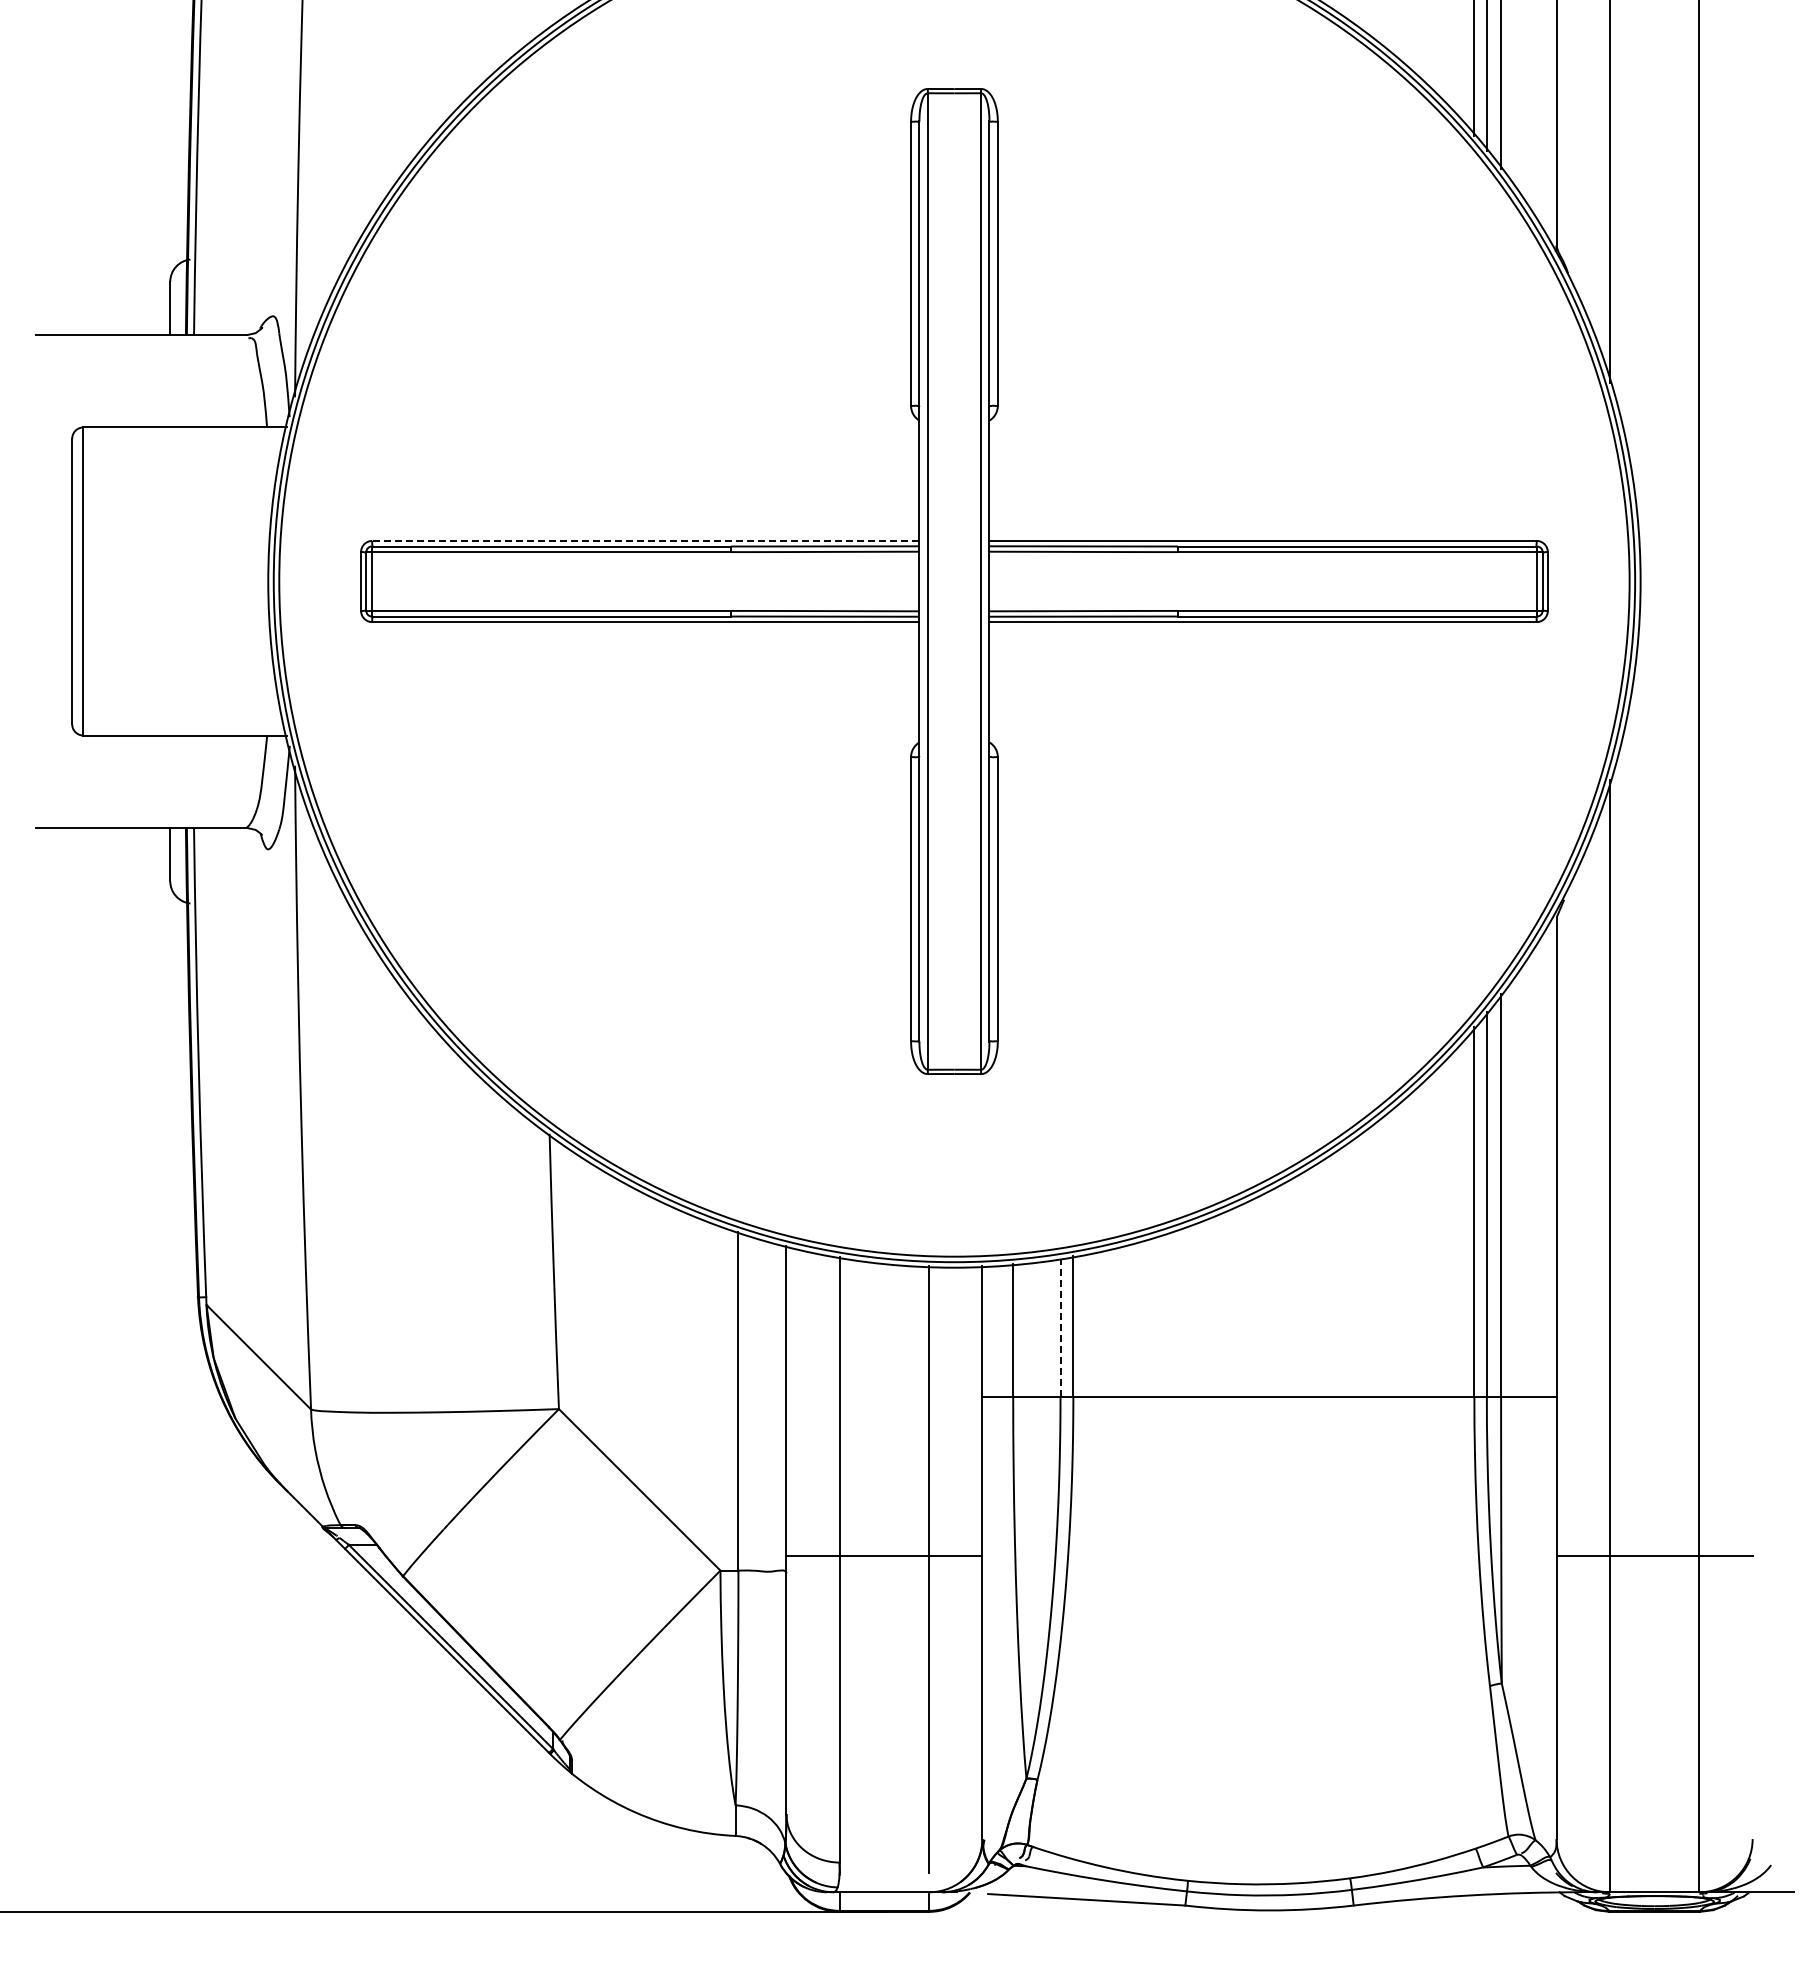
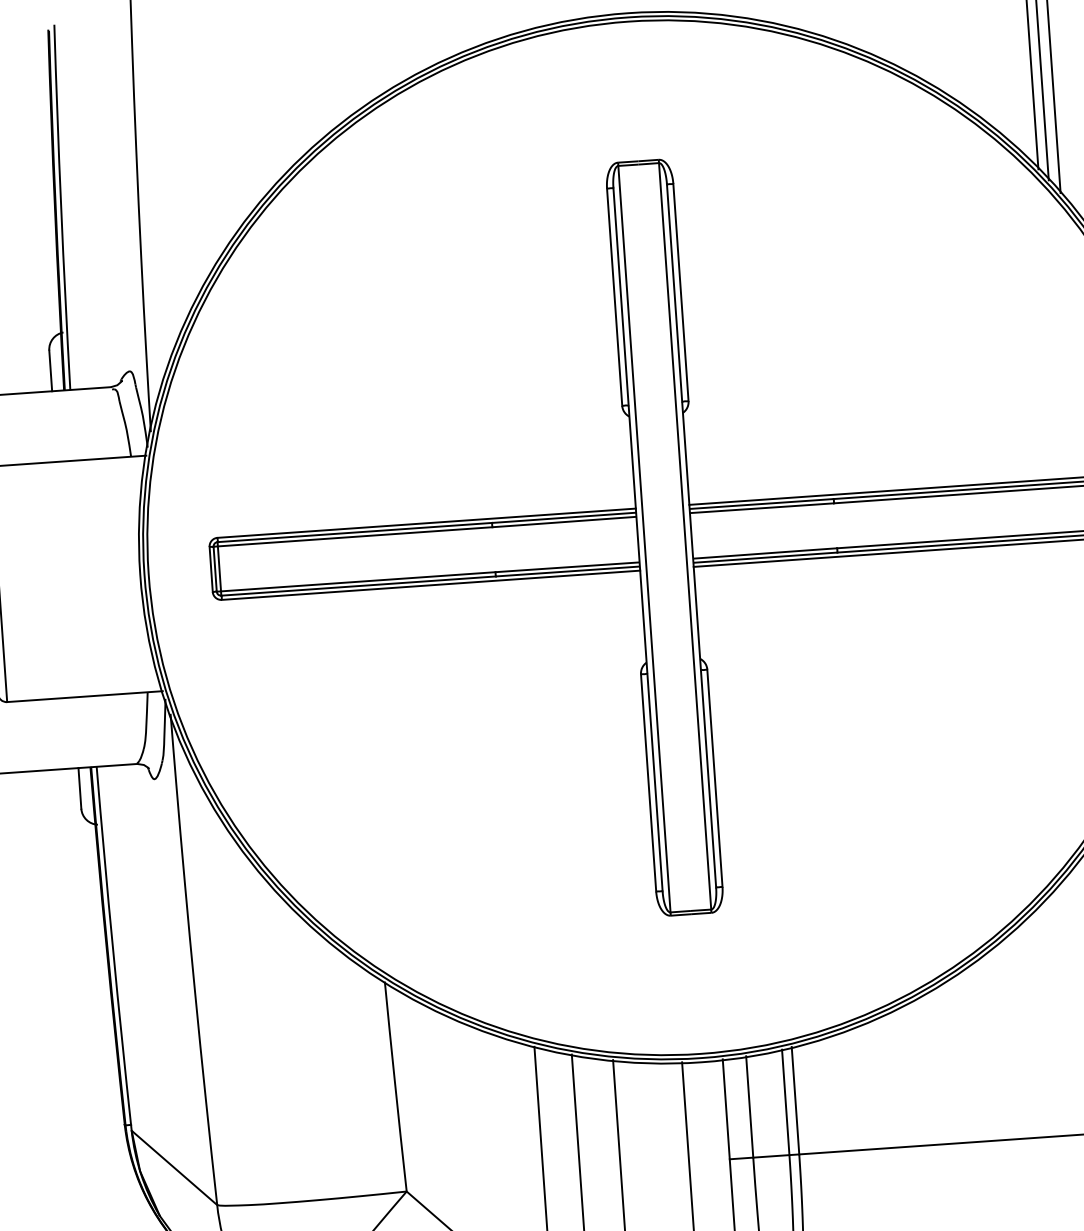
line: (645, 540) -> (426, 522), dashed -> solid
line: (1060, 1327) -> (785, 1102), dashed -> solid

